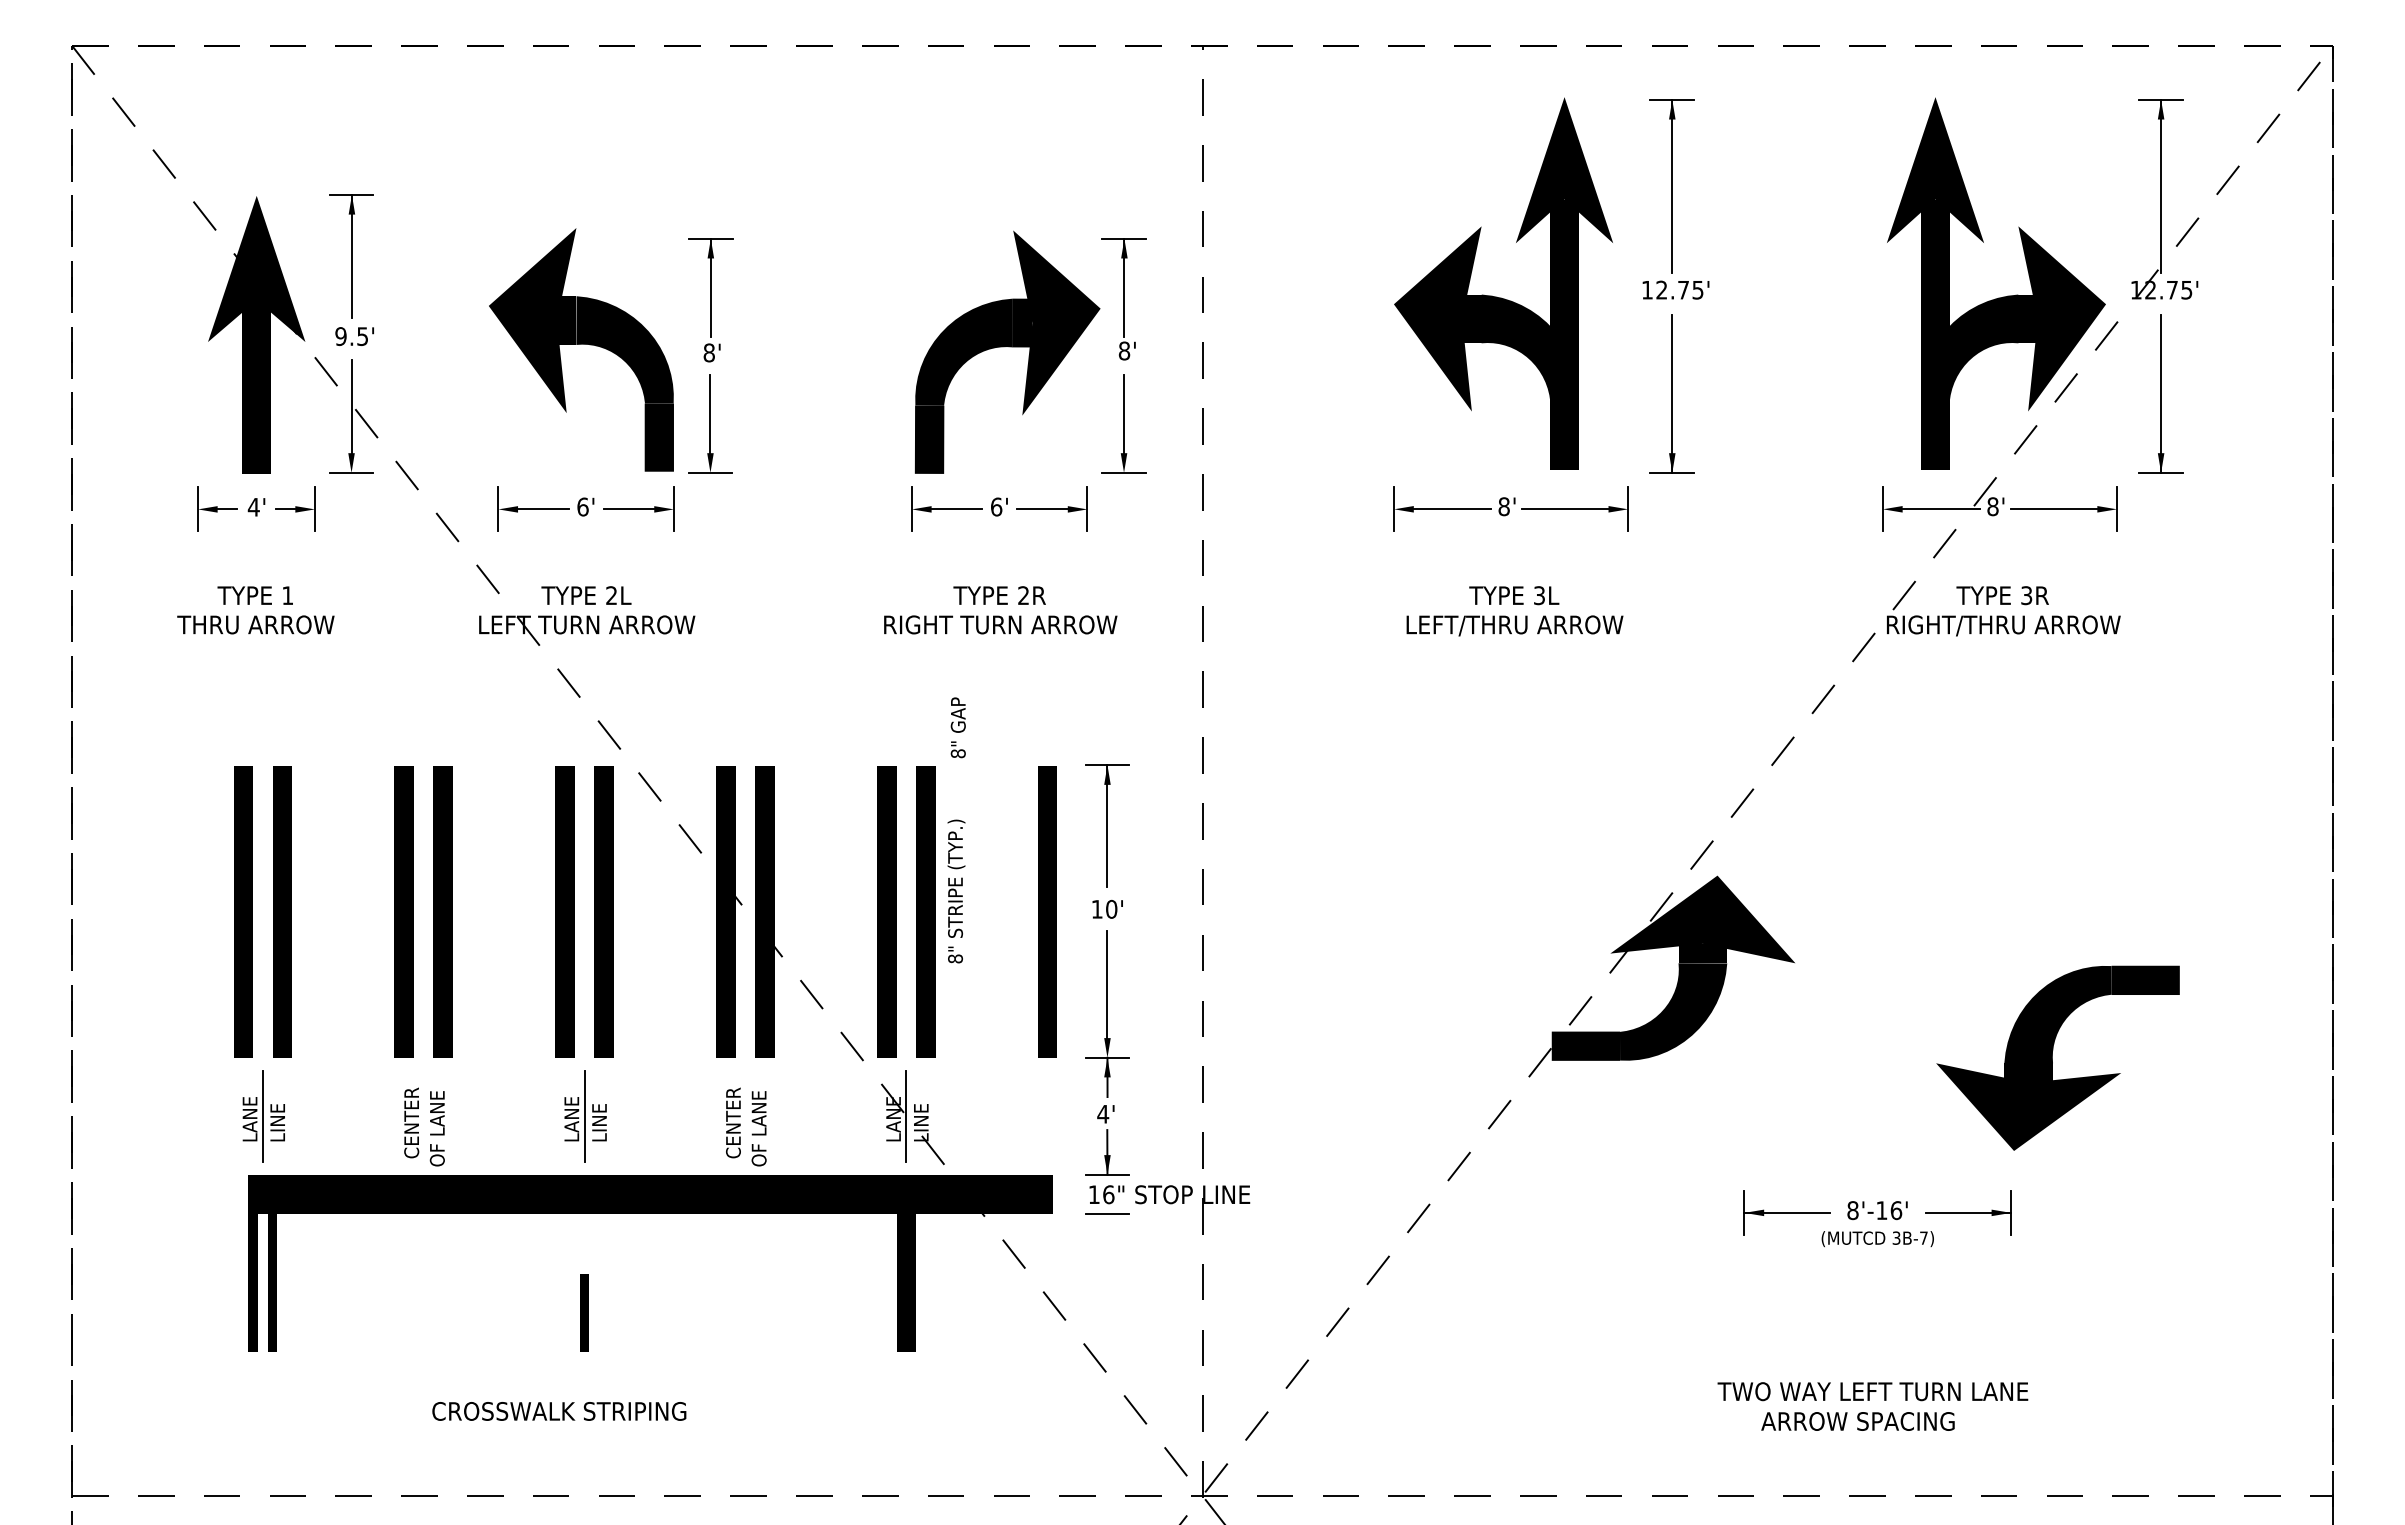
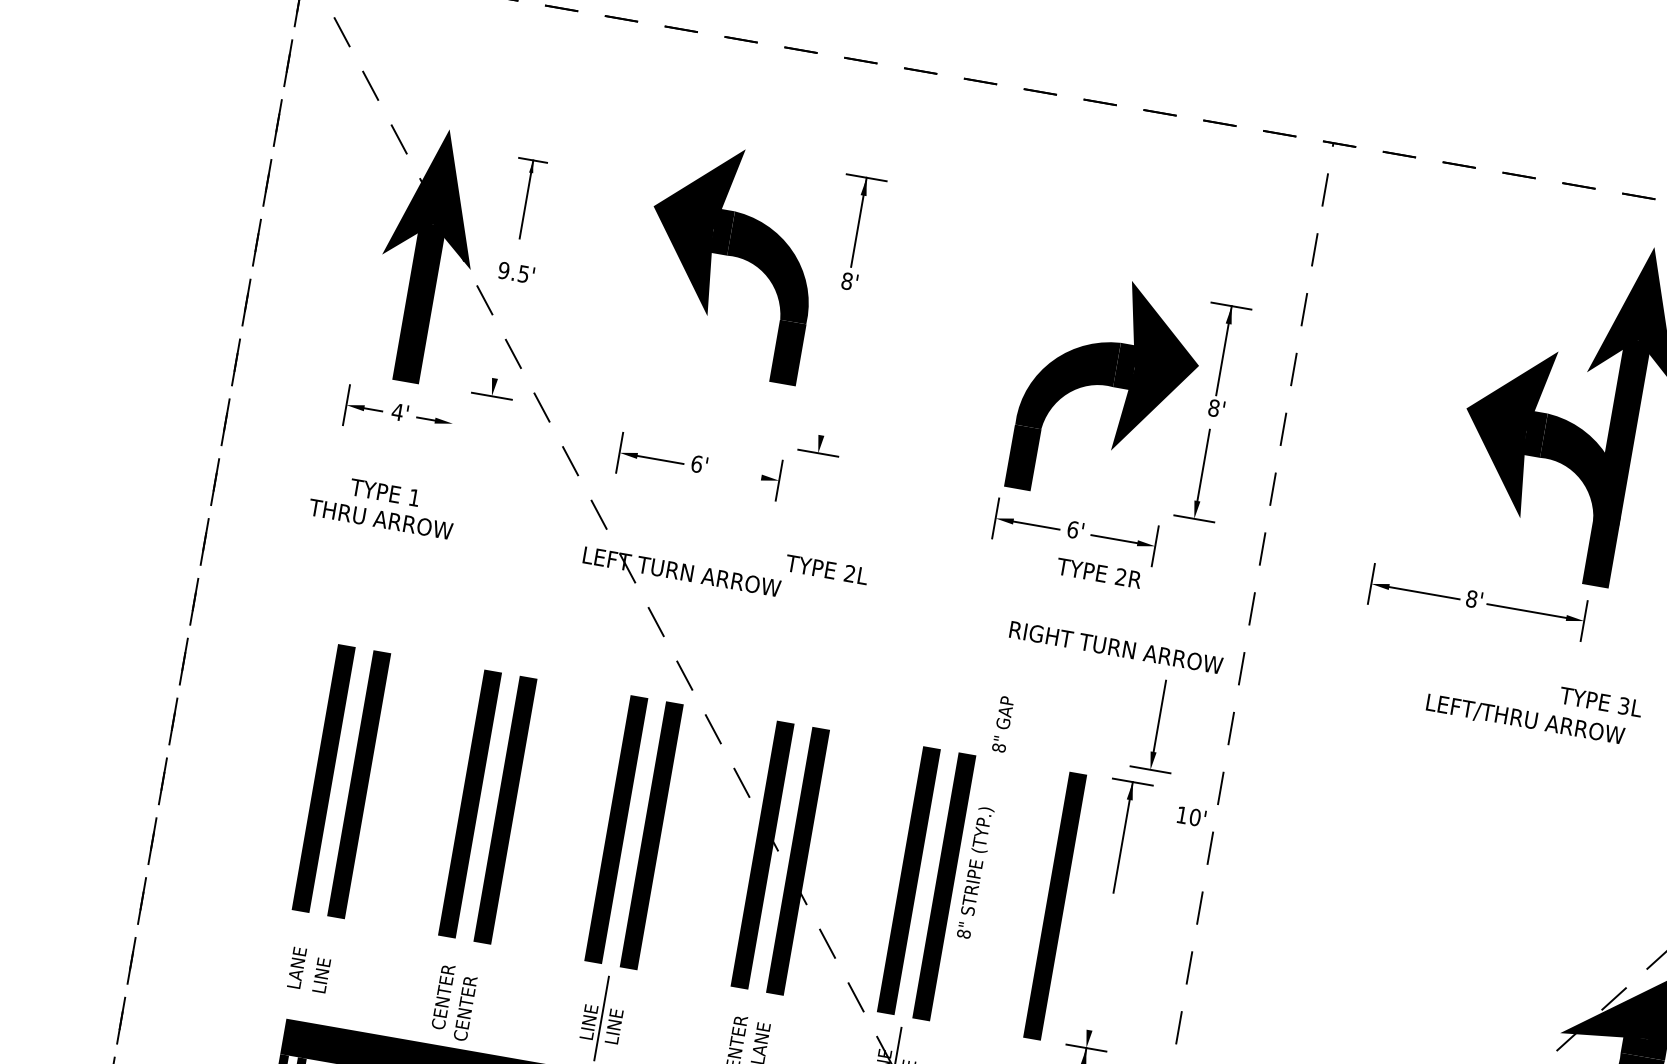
part: (351, 256) -> (526, 199), size x0.7
part: (710, 300) -> (856, 233), moved
part: (581, 349) -> (731, 260), moved
line: (351, 406) -> (502, 335), removed
line: (710, 413) -> (827, 399), removed
part: (1510, 508) -> (1477, 601), moved
line: (314, 509) -> (452, 423), removed
line: (628, 509) -> (737, 473), removed
text: (586, 595) -> (827, 569), moved
text: (999, 595) -> (1099, 573), moved
text: (1514, 595) -> (1601, 702), moved
text: (1000, 624) -> (1116, 647), moved
part: (1123, 699) -> (1157, 724), added
text: (1107, 908) -> (1191, 816), moved
line: (1107, 984) -> (1098, 981), removed
text: (571, 1114) -> (590, 1014), LANE -> LINE
line: (262, 1116) -> (308, 967), removed
text: (437, 1126) -> (466, 1004), OF LANE -> CENTER

